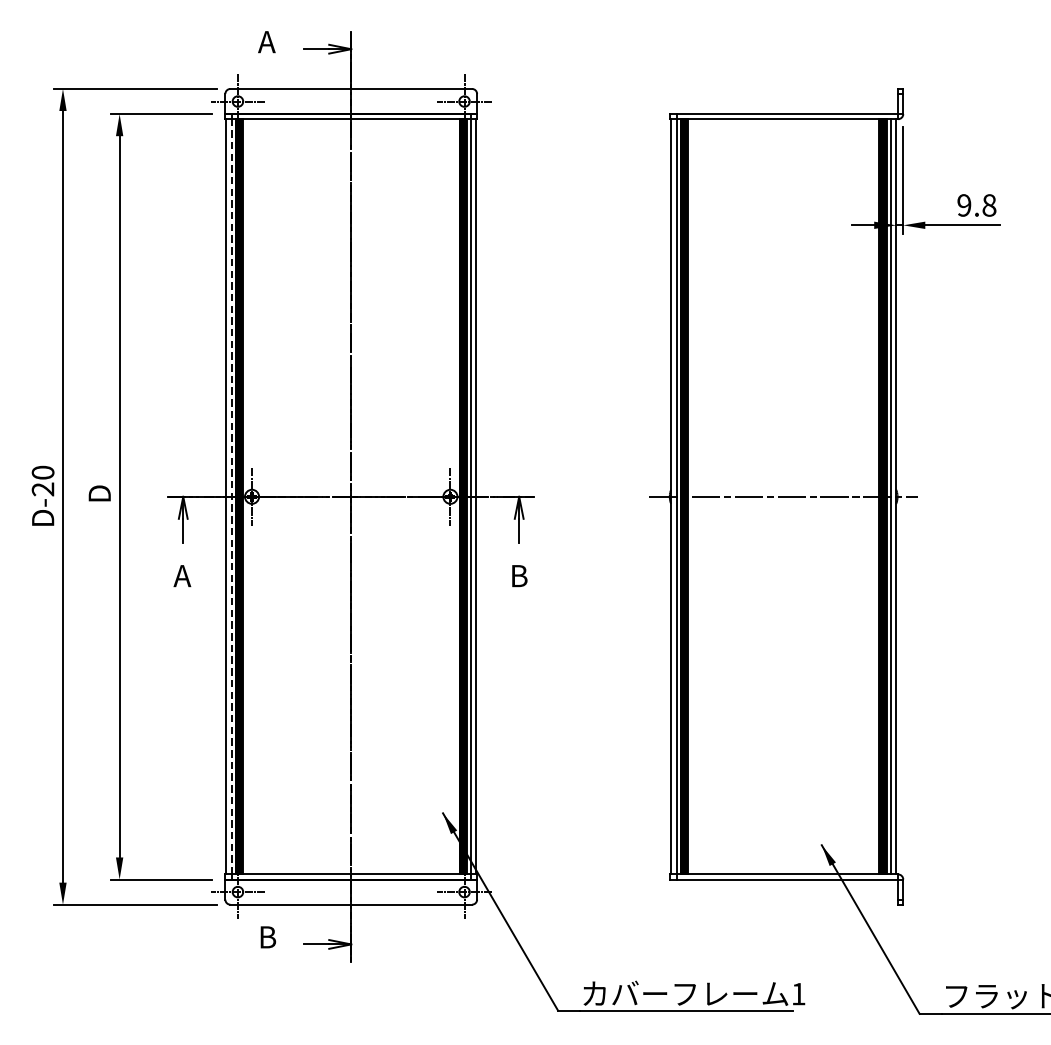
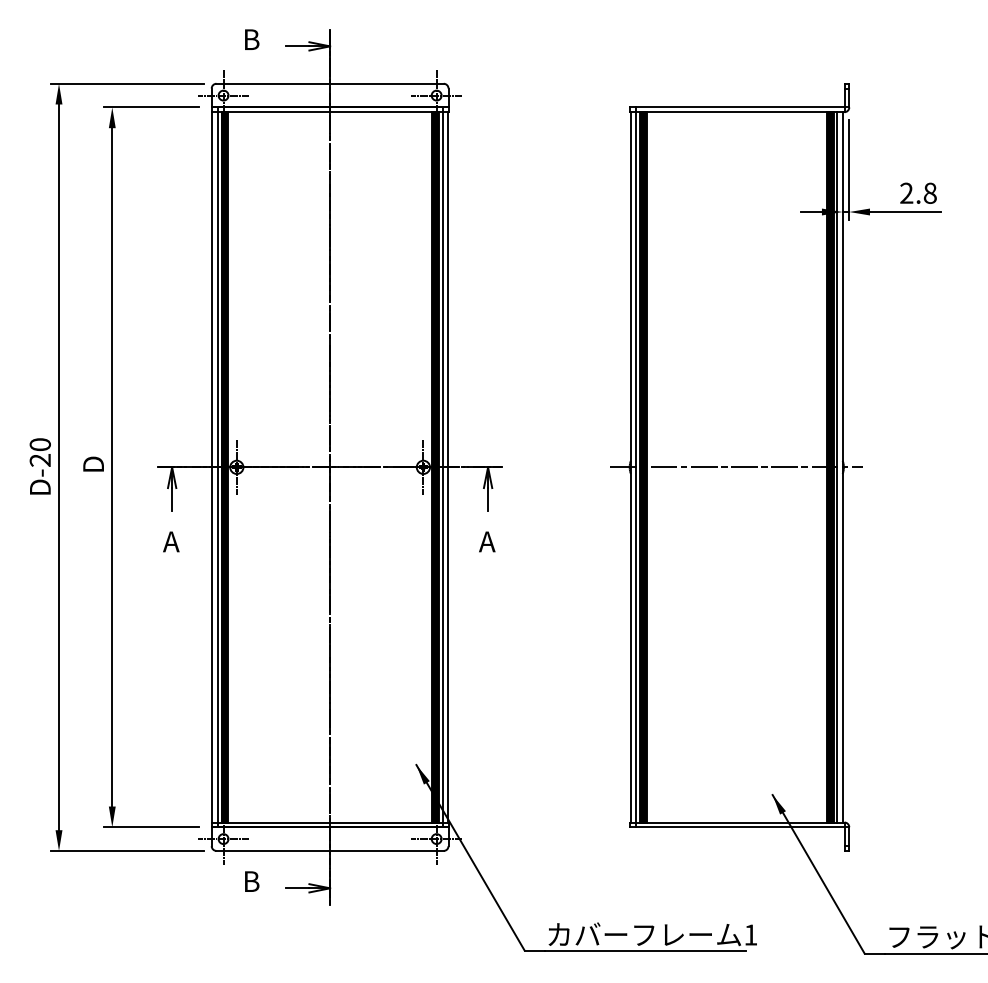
text: (266, 41) -> (250, 39), A -> B
text: (964, 205) -> (906, 193), 9.8 -> 2.8
line: (231, 495) -> (217, 466), dashed -> solid
text: (518, 575) -> (487, 541), B -> A

